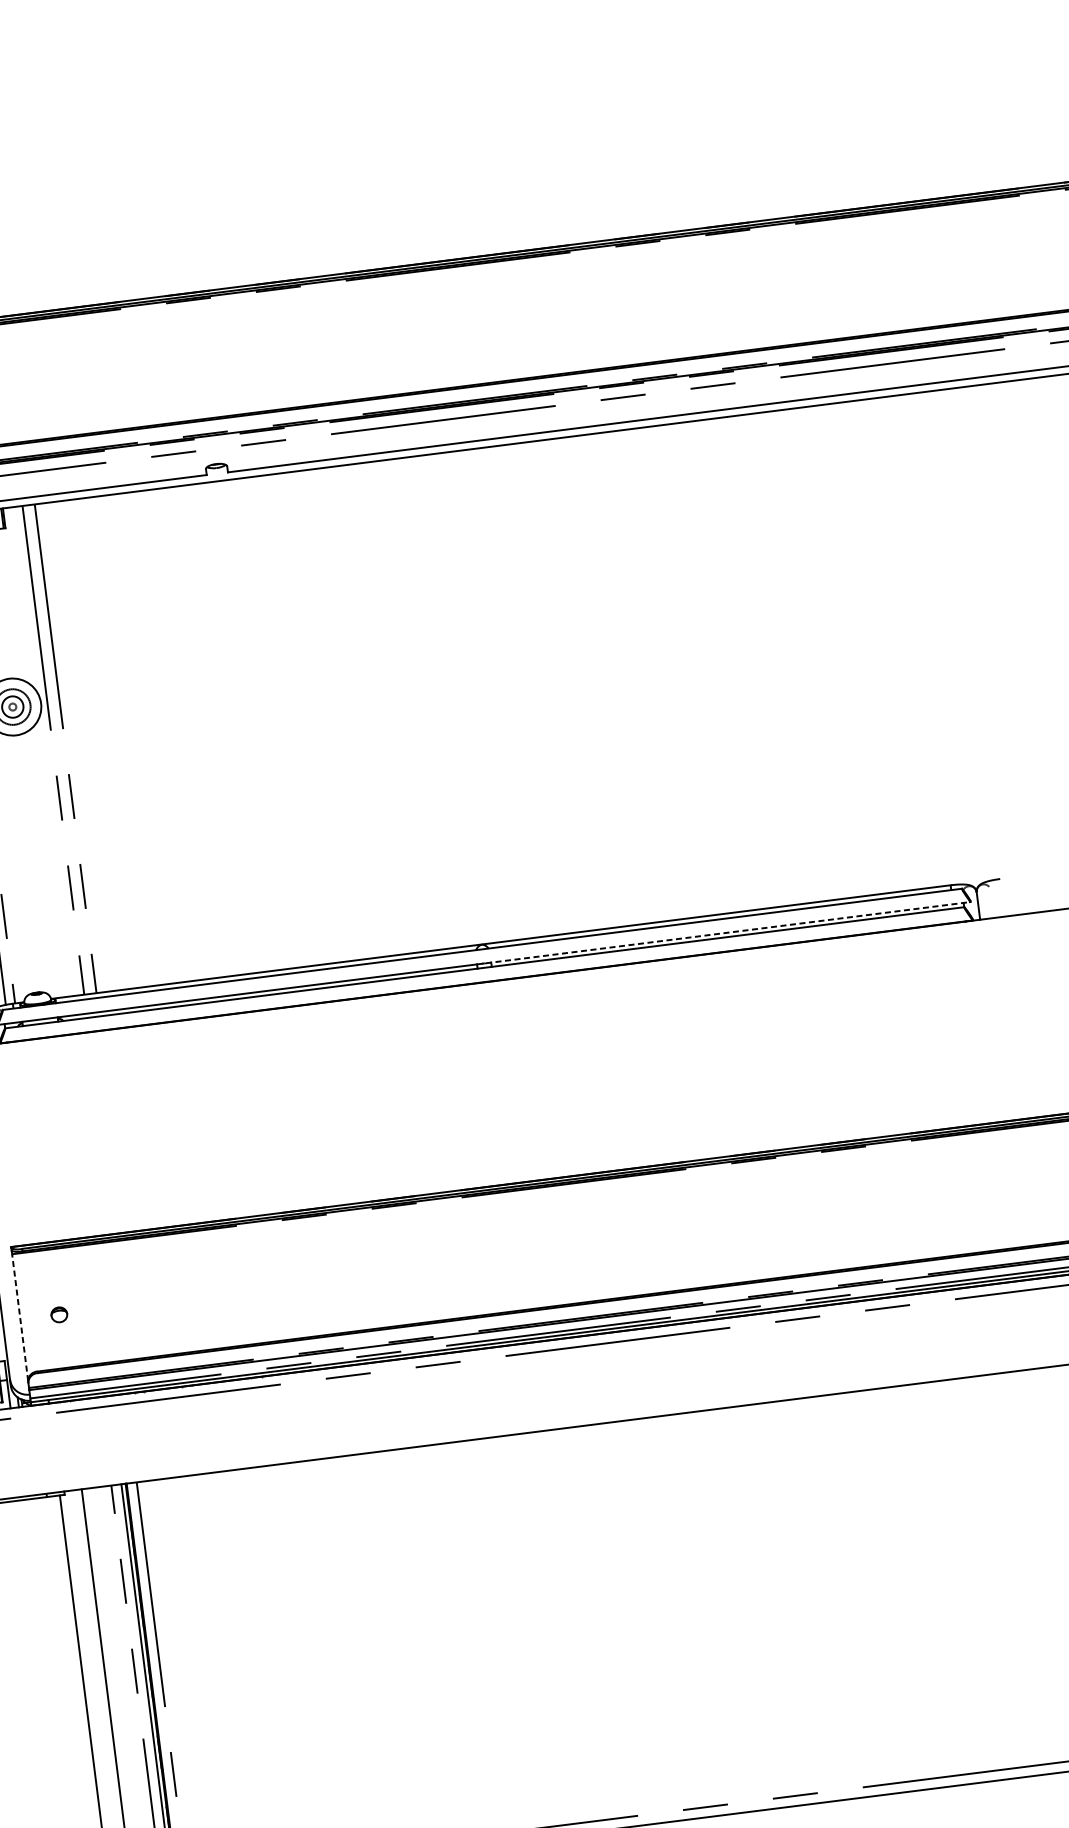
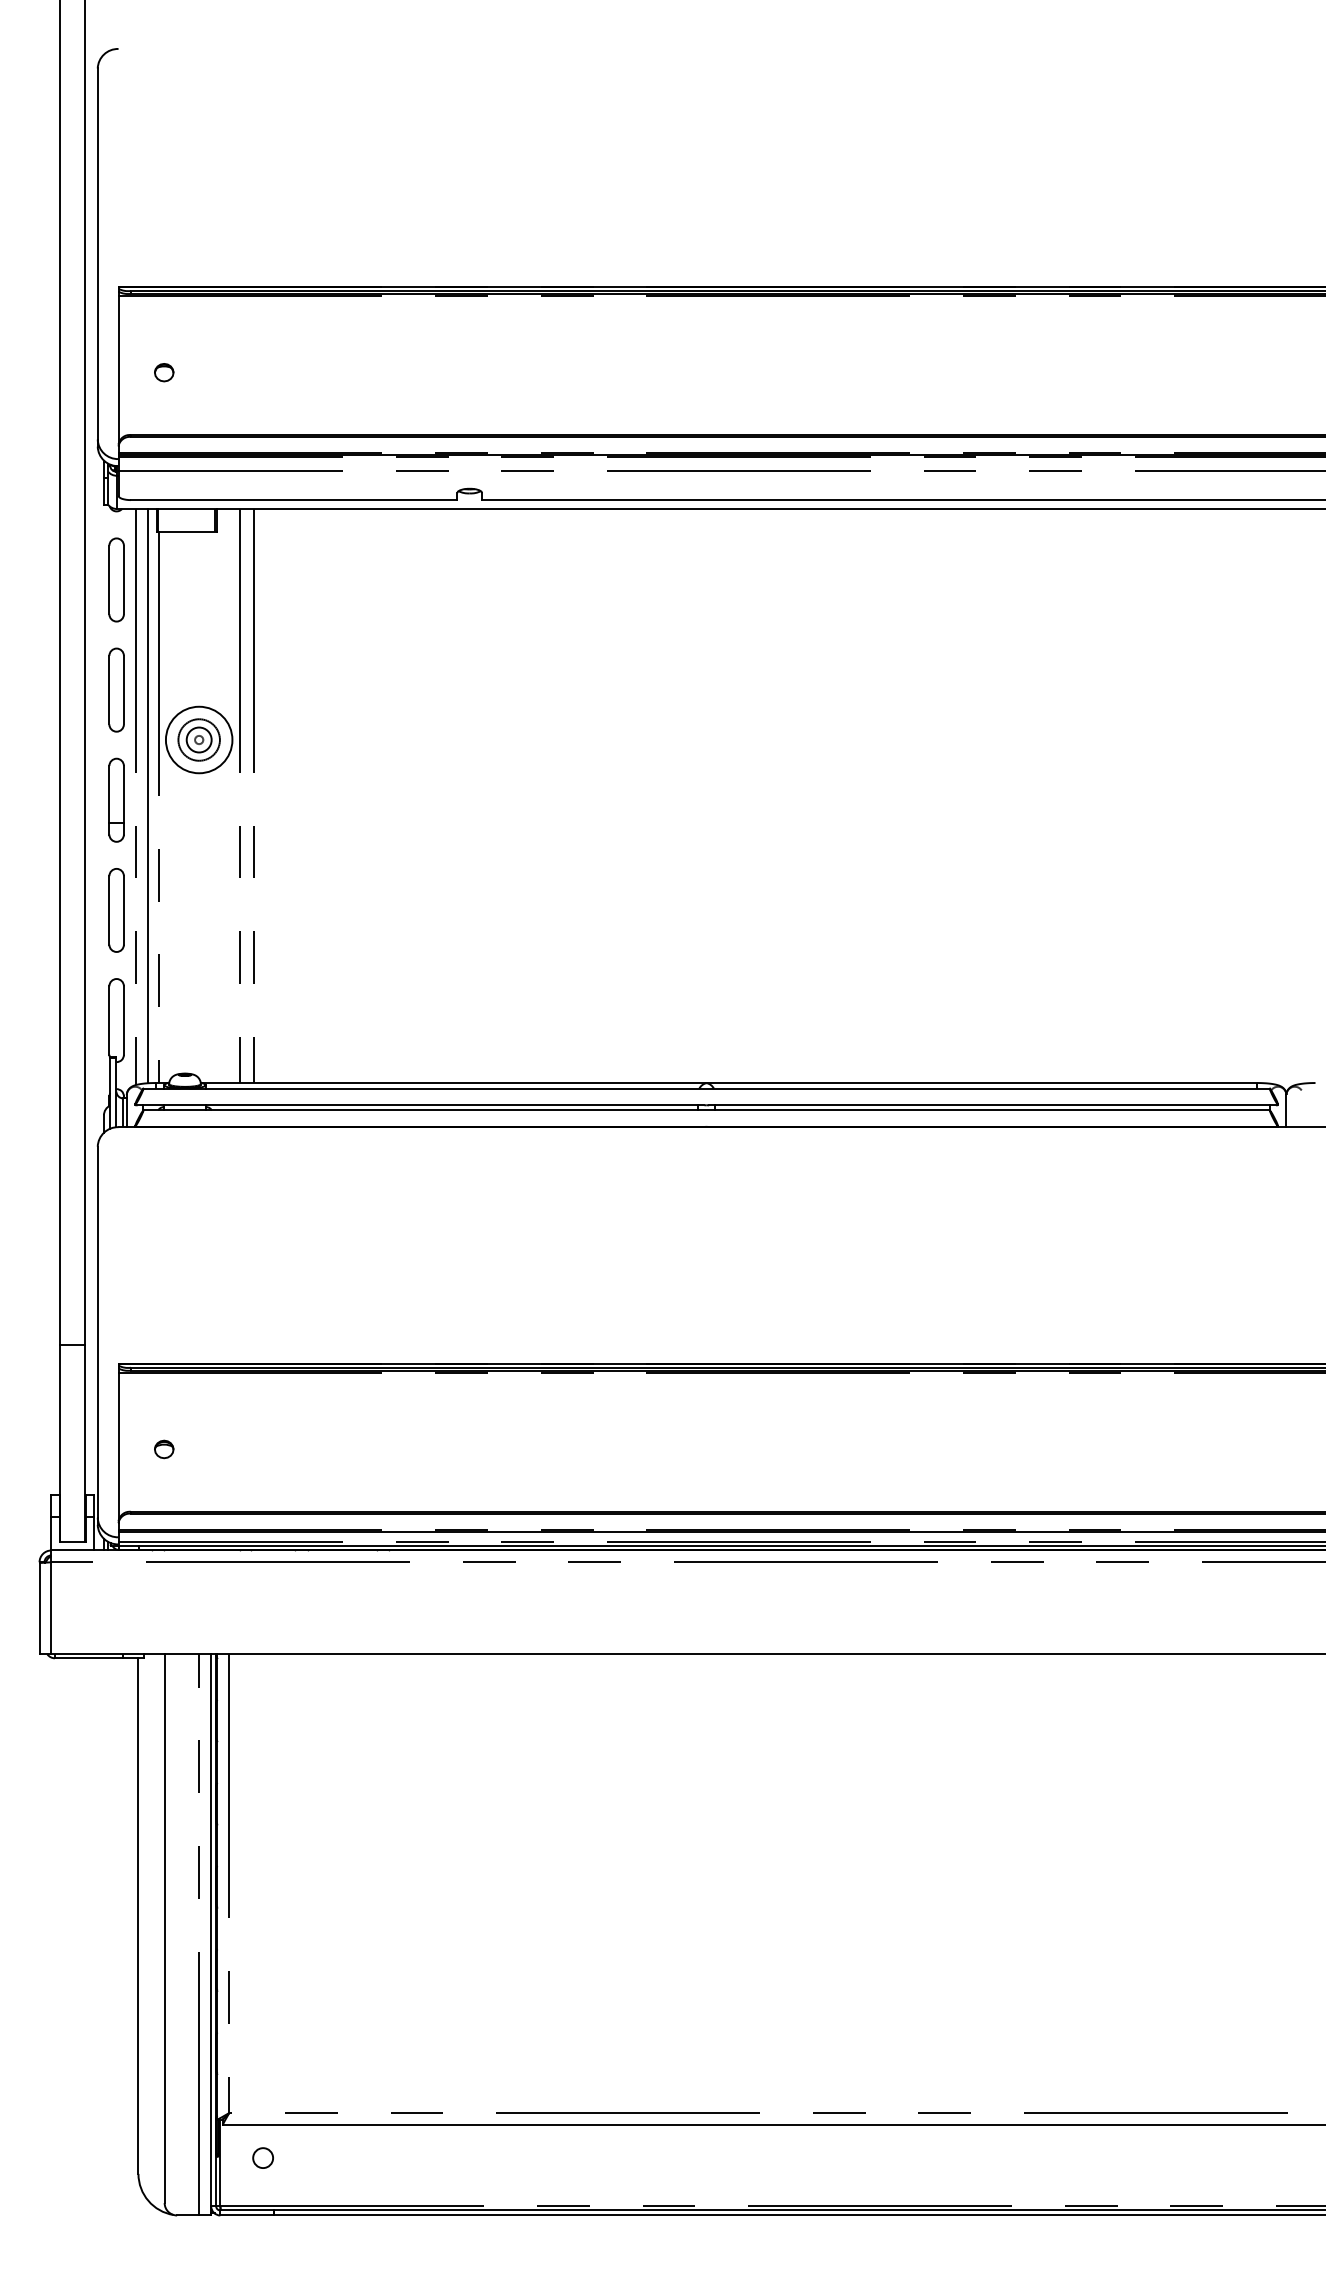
line: (727, 932) -> (992, 1105), dashed -> solid
line: (20, 1317) -> (118, 1446), dashed -> solid

